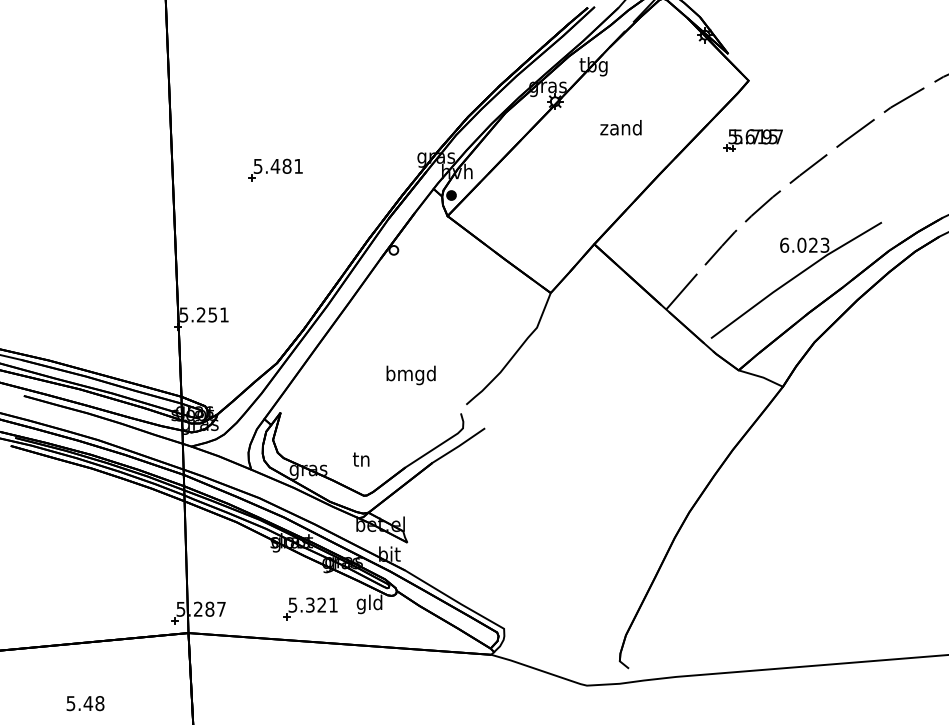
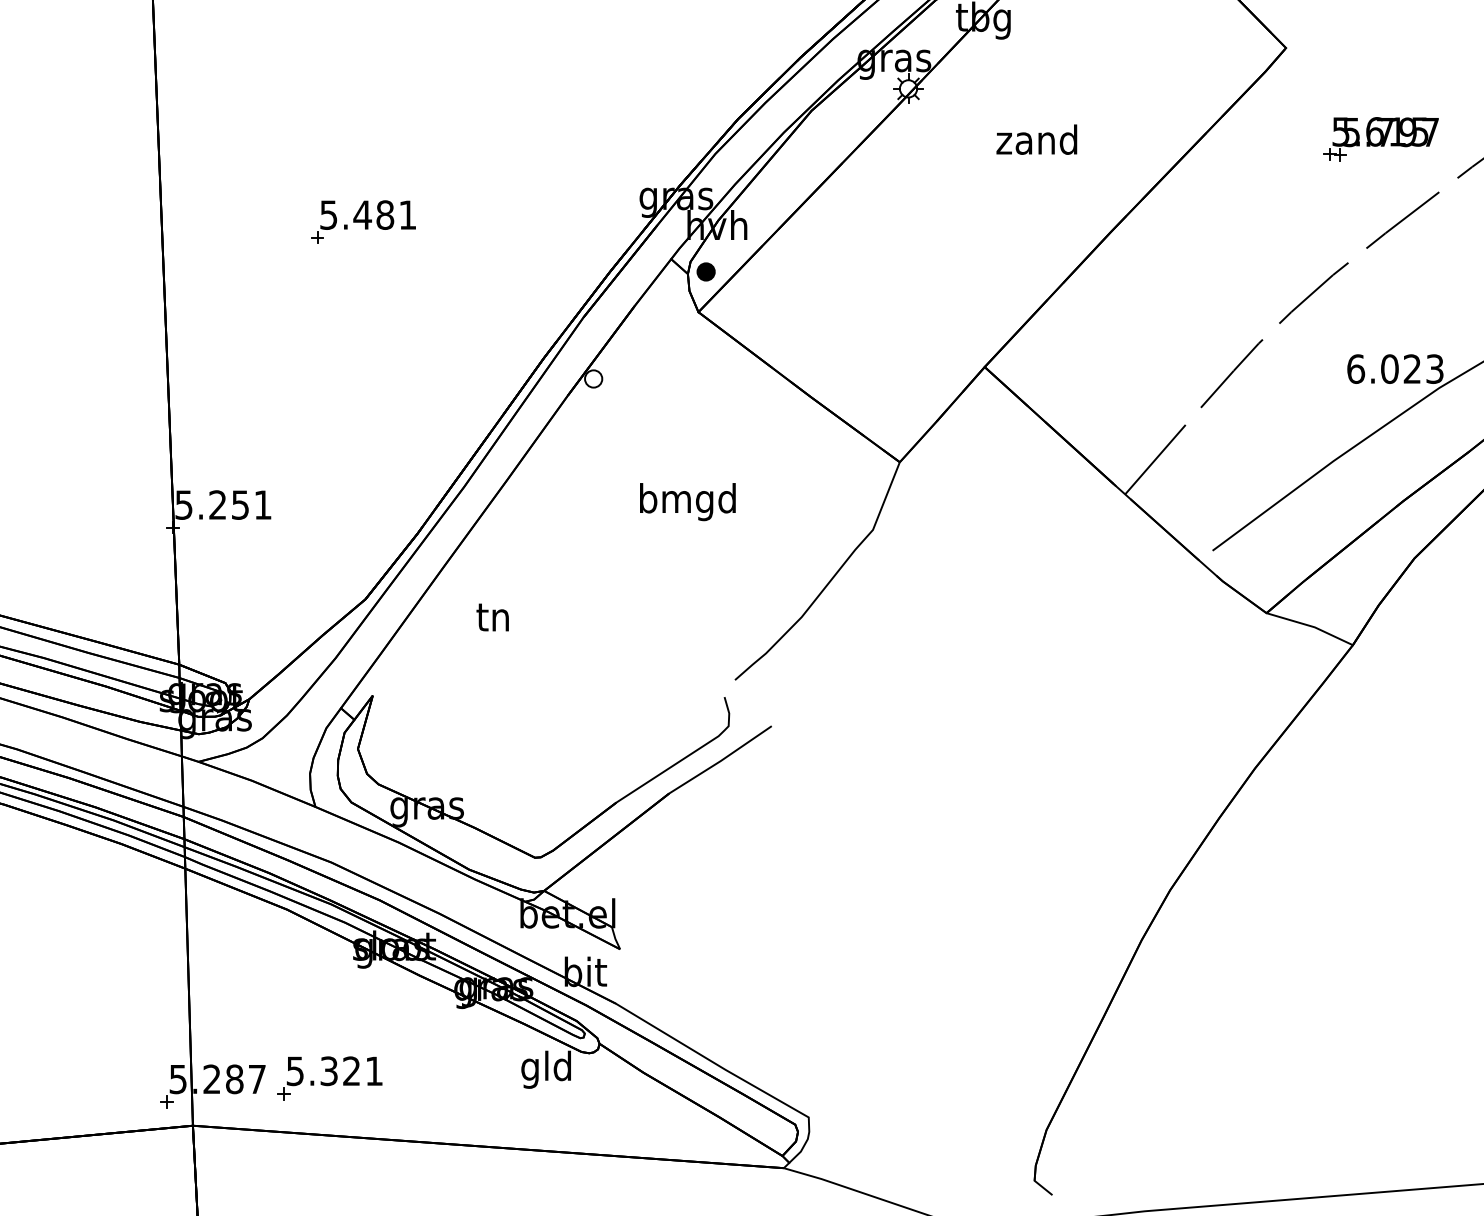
part: (752, 140) -> (1379, 139), moved
text: (410, 375) -> (686, 502), moved
text: (360, 459) -> (491, 617), moved
part: (310, 608) -> (329, 1077), moved

